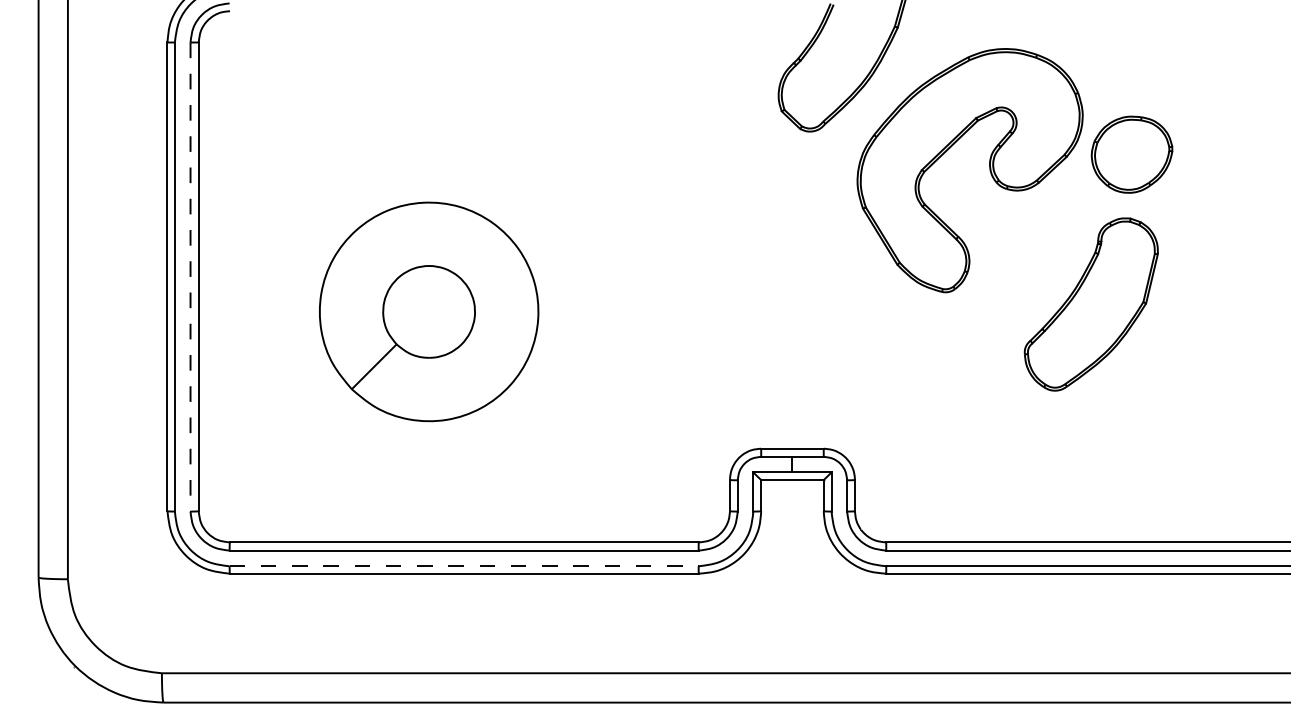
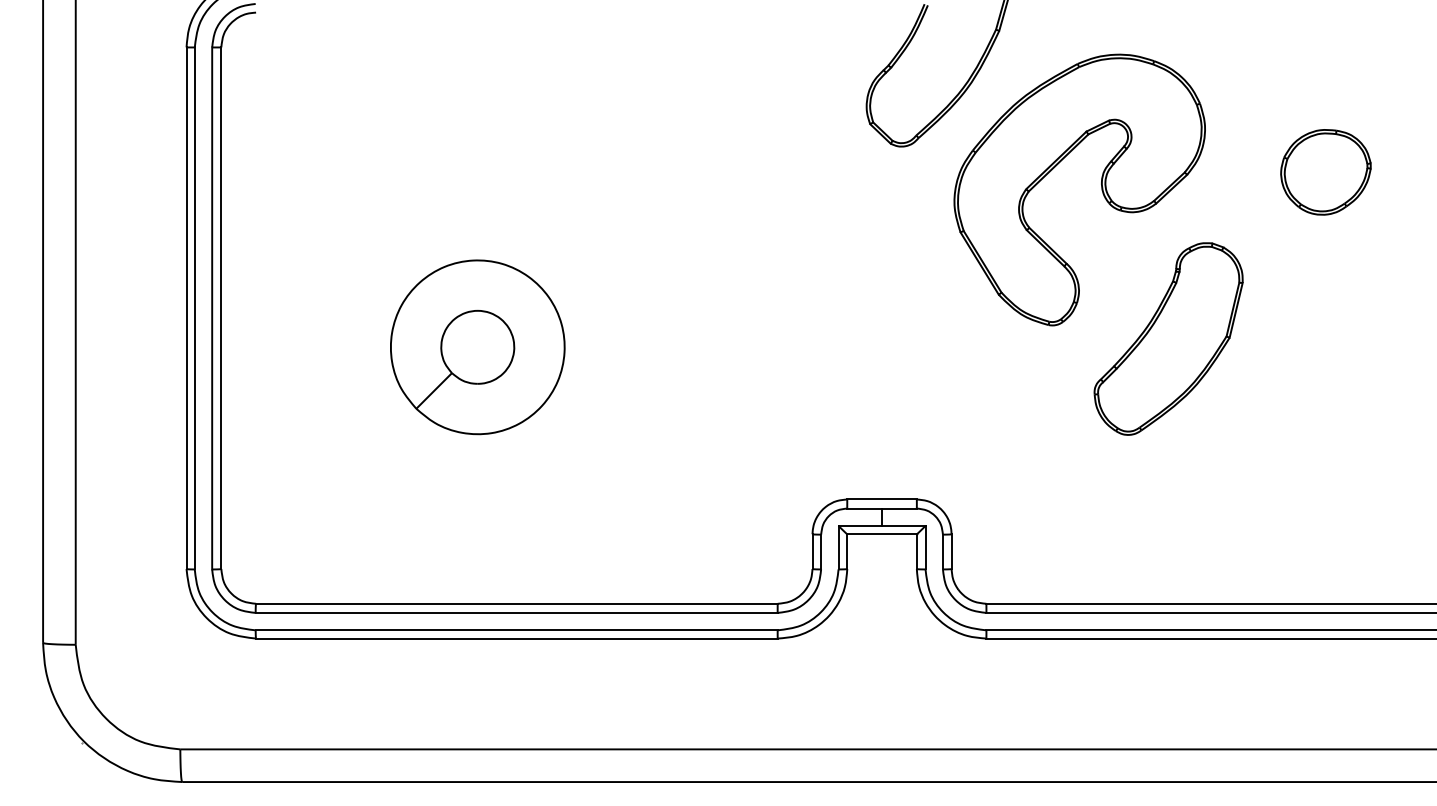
part: (1131, 154) -> (1325, 172), moved
line: (190, 277) -> (212, 308), dashed -> solid
part: (1091, 304) -> (1168, 338), moved
part: (428, 312) -> (477, 347), size x0.71
line: (463, 566) -> (516, 630), dashed -> solid

